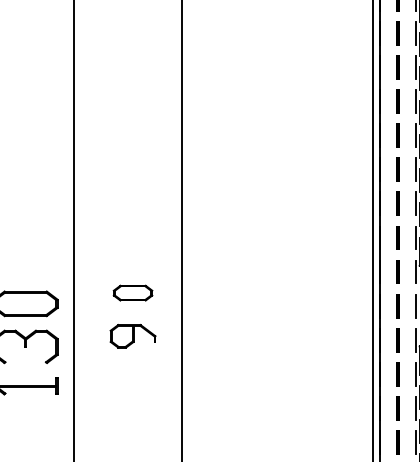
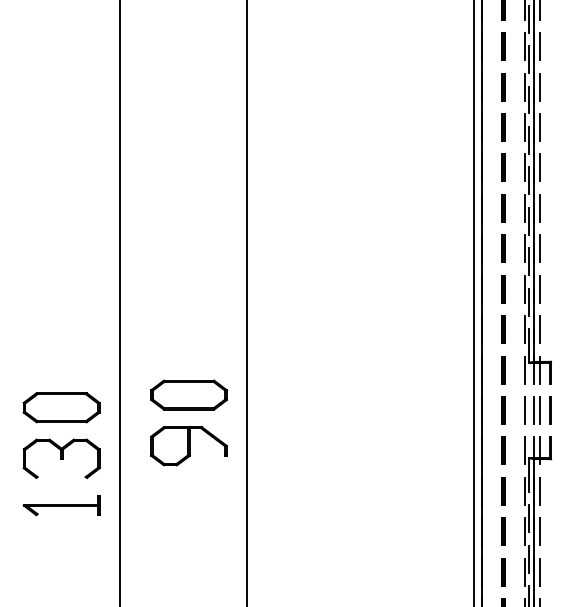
part: (132, 292) -> (188, 394), size x1.67
part: (132, 336) -> (188, 446), size x1.43

